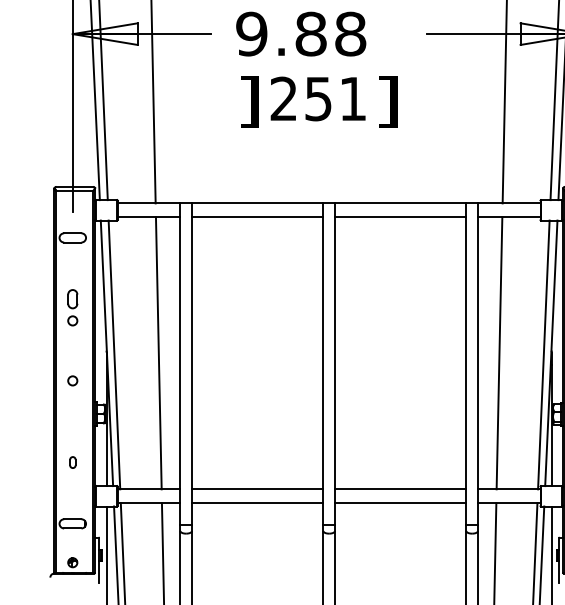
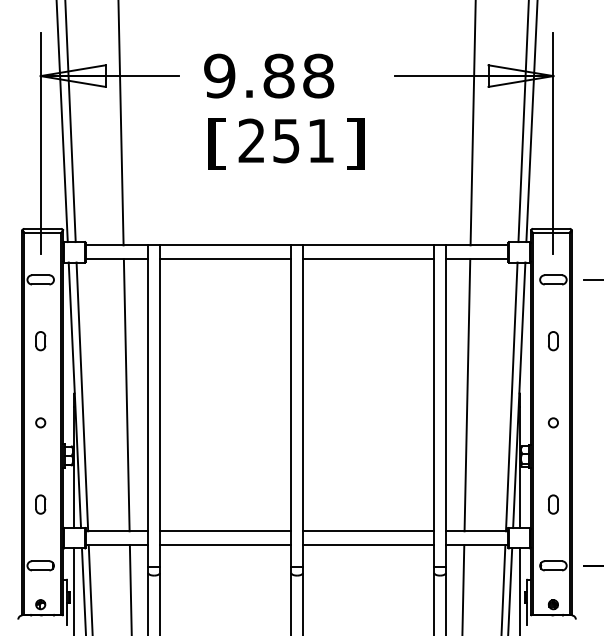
text: (249, 101) -> (217, 143), ] -> [
circle: (72, 320) -> (40, 362), removed
part: (72, 462) -> (40, 504), size x1.67

